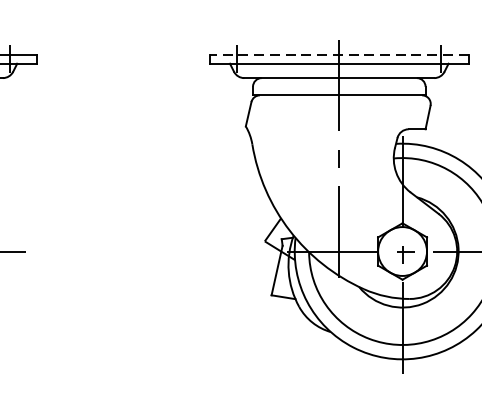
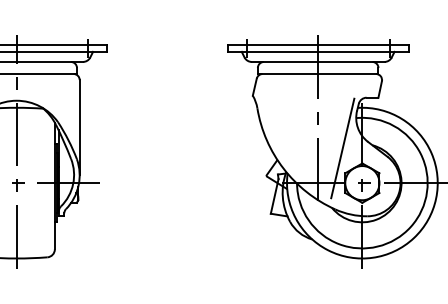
line: (338, 54) -> (317, 45), dashed -> solid
line: (374, 201) -> (342, 148), added

